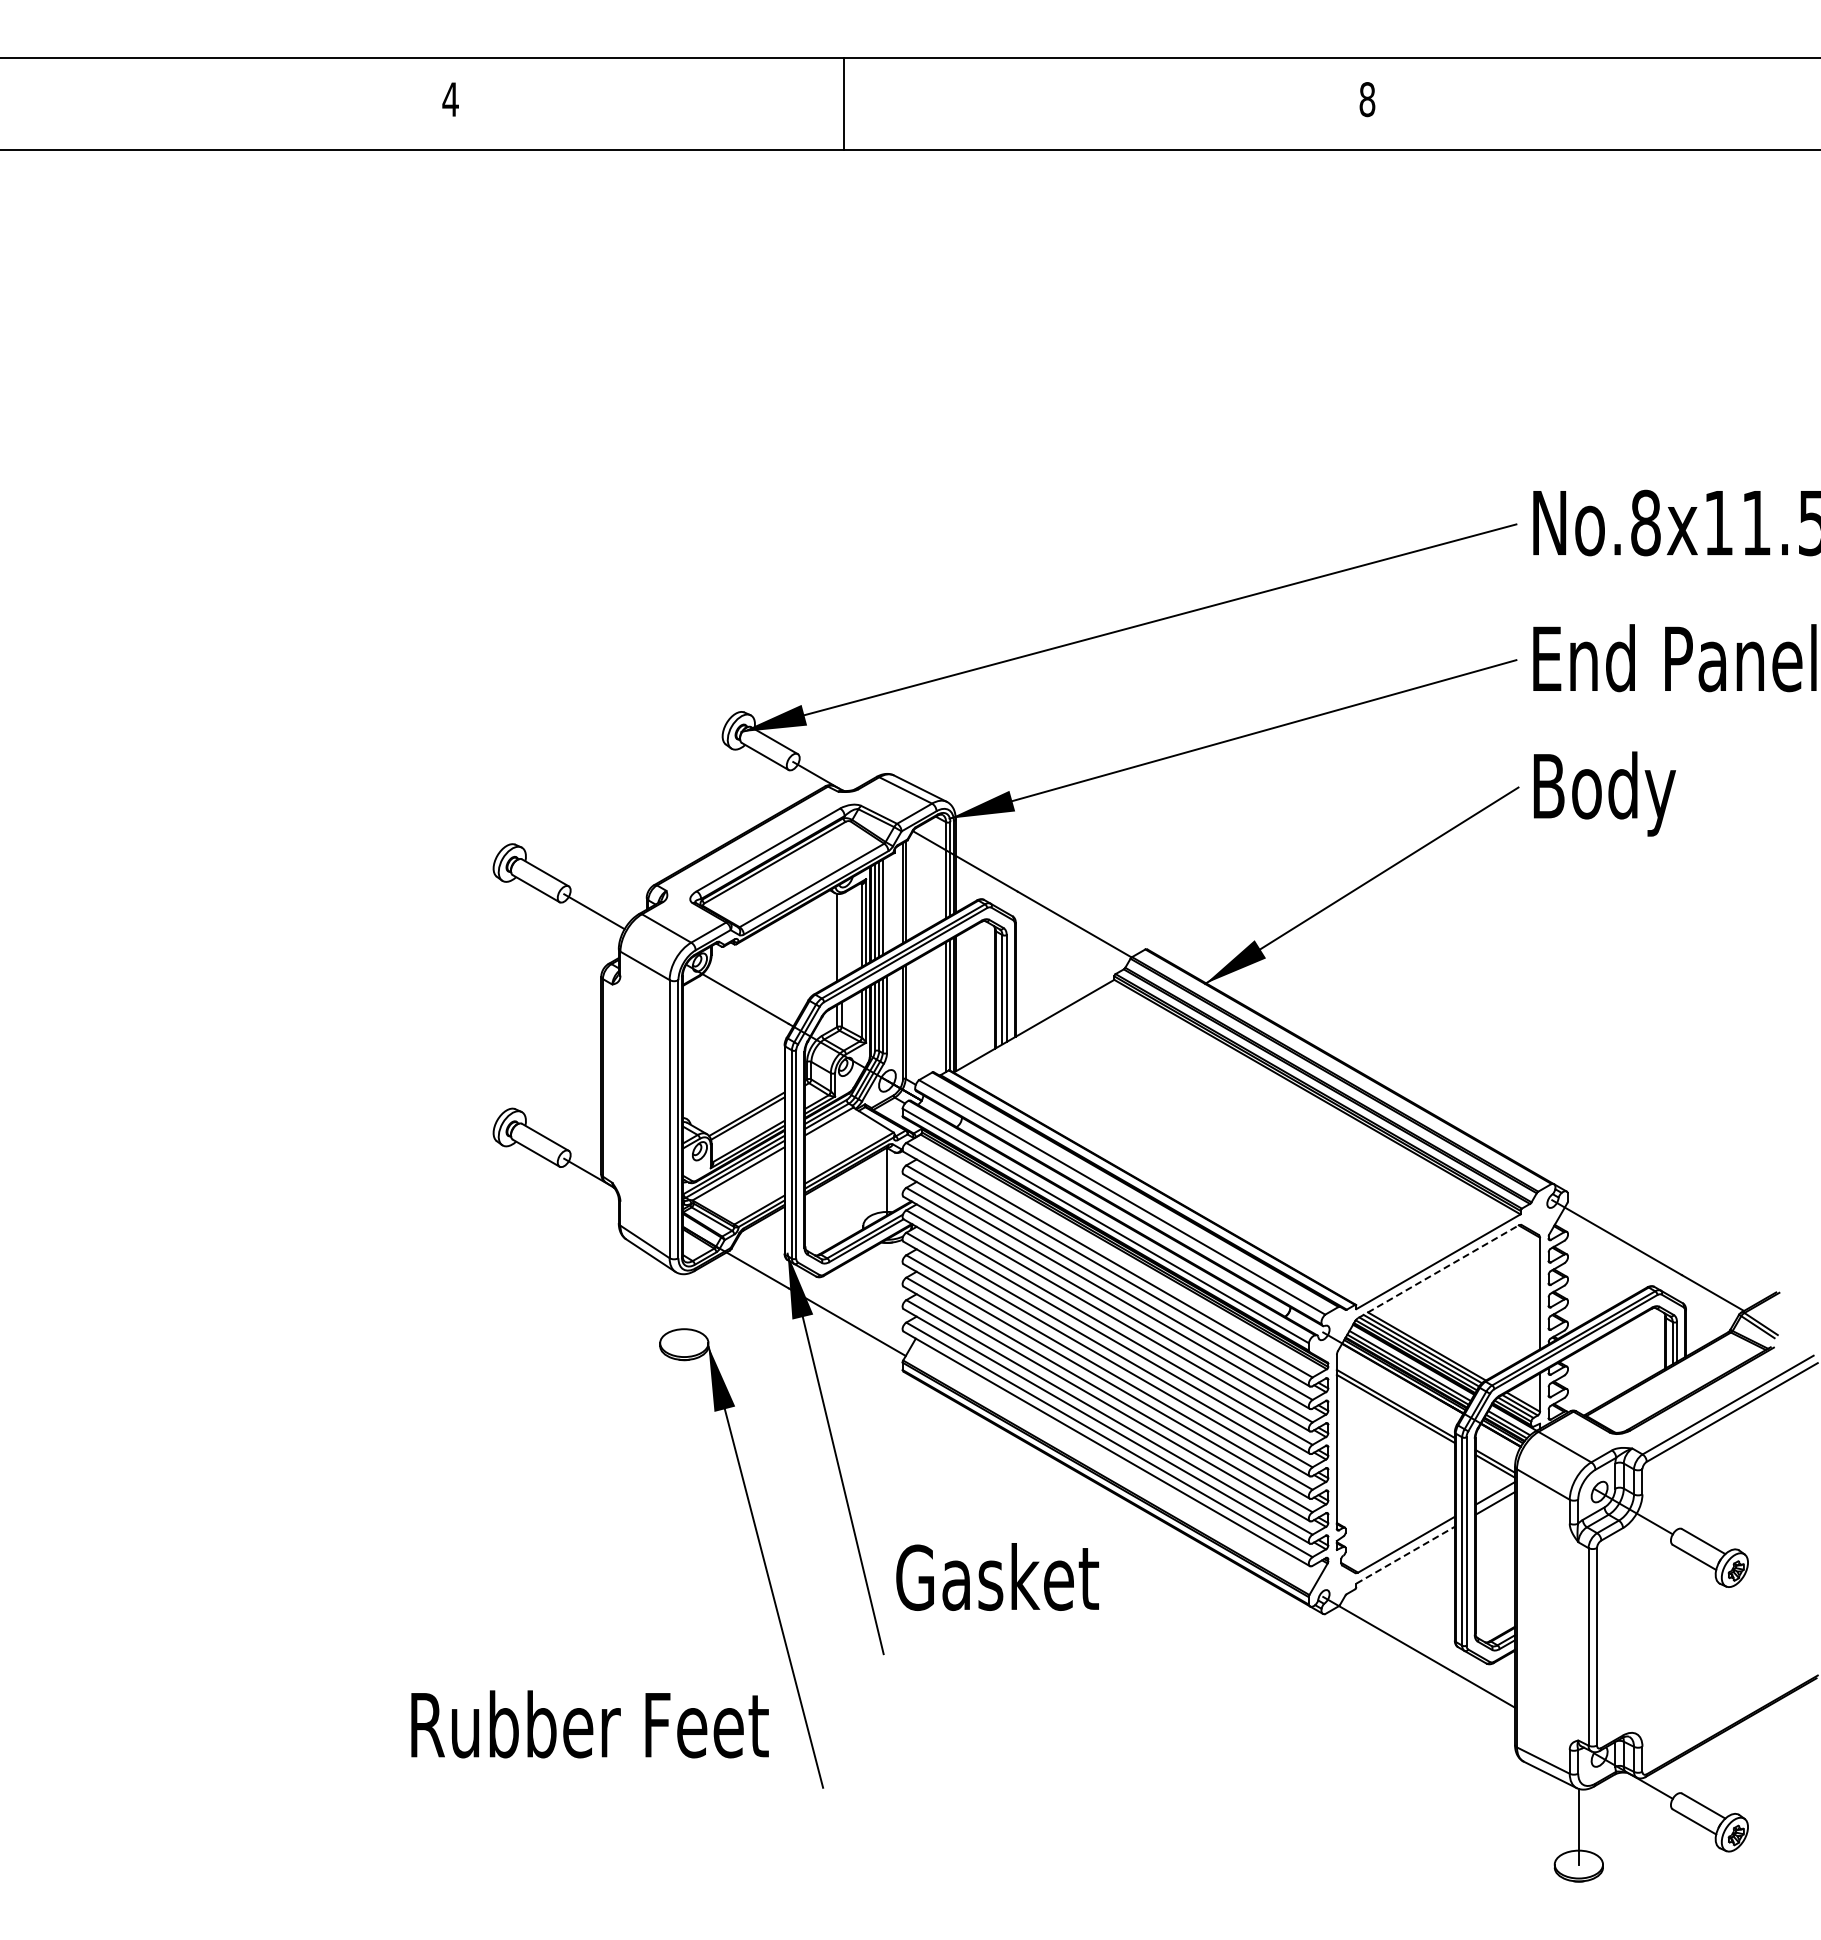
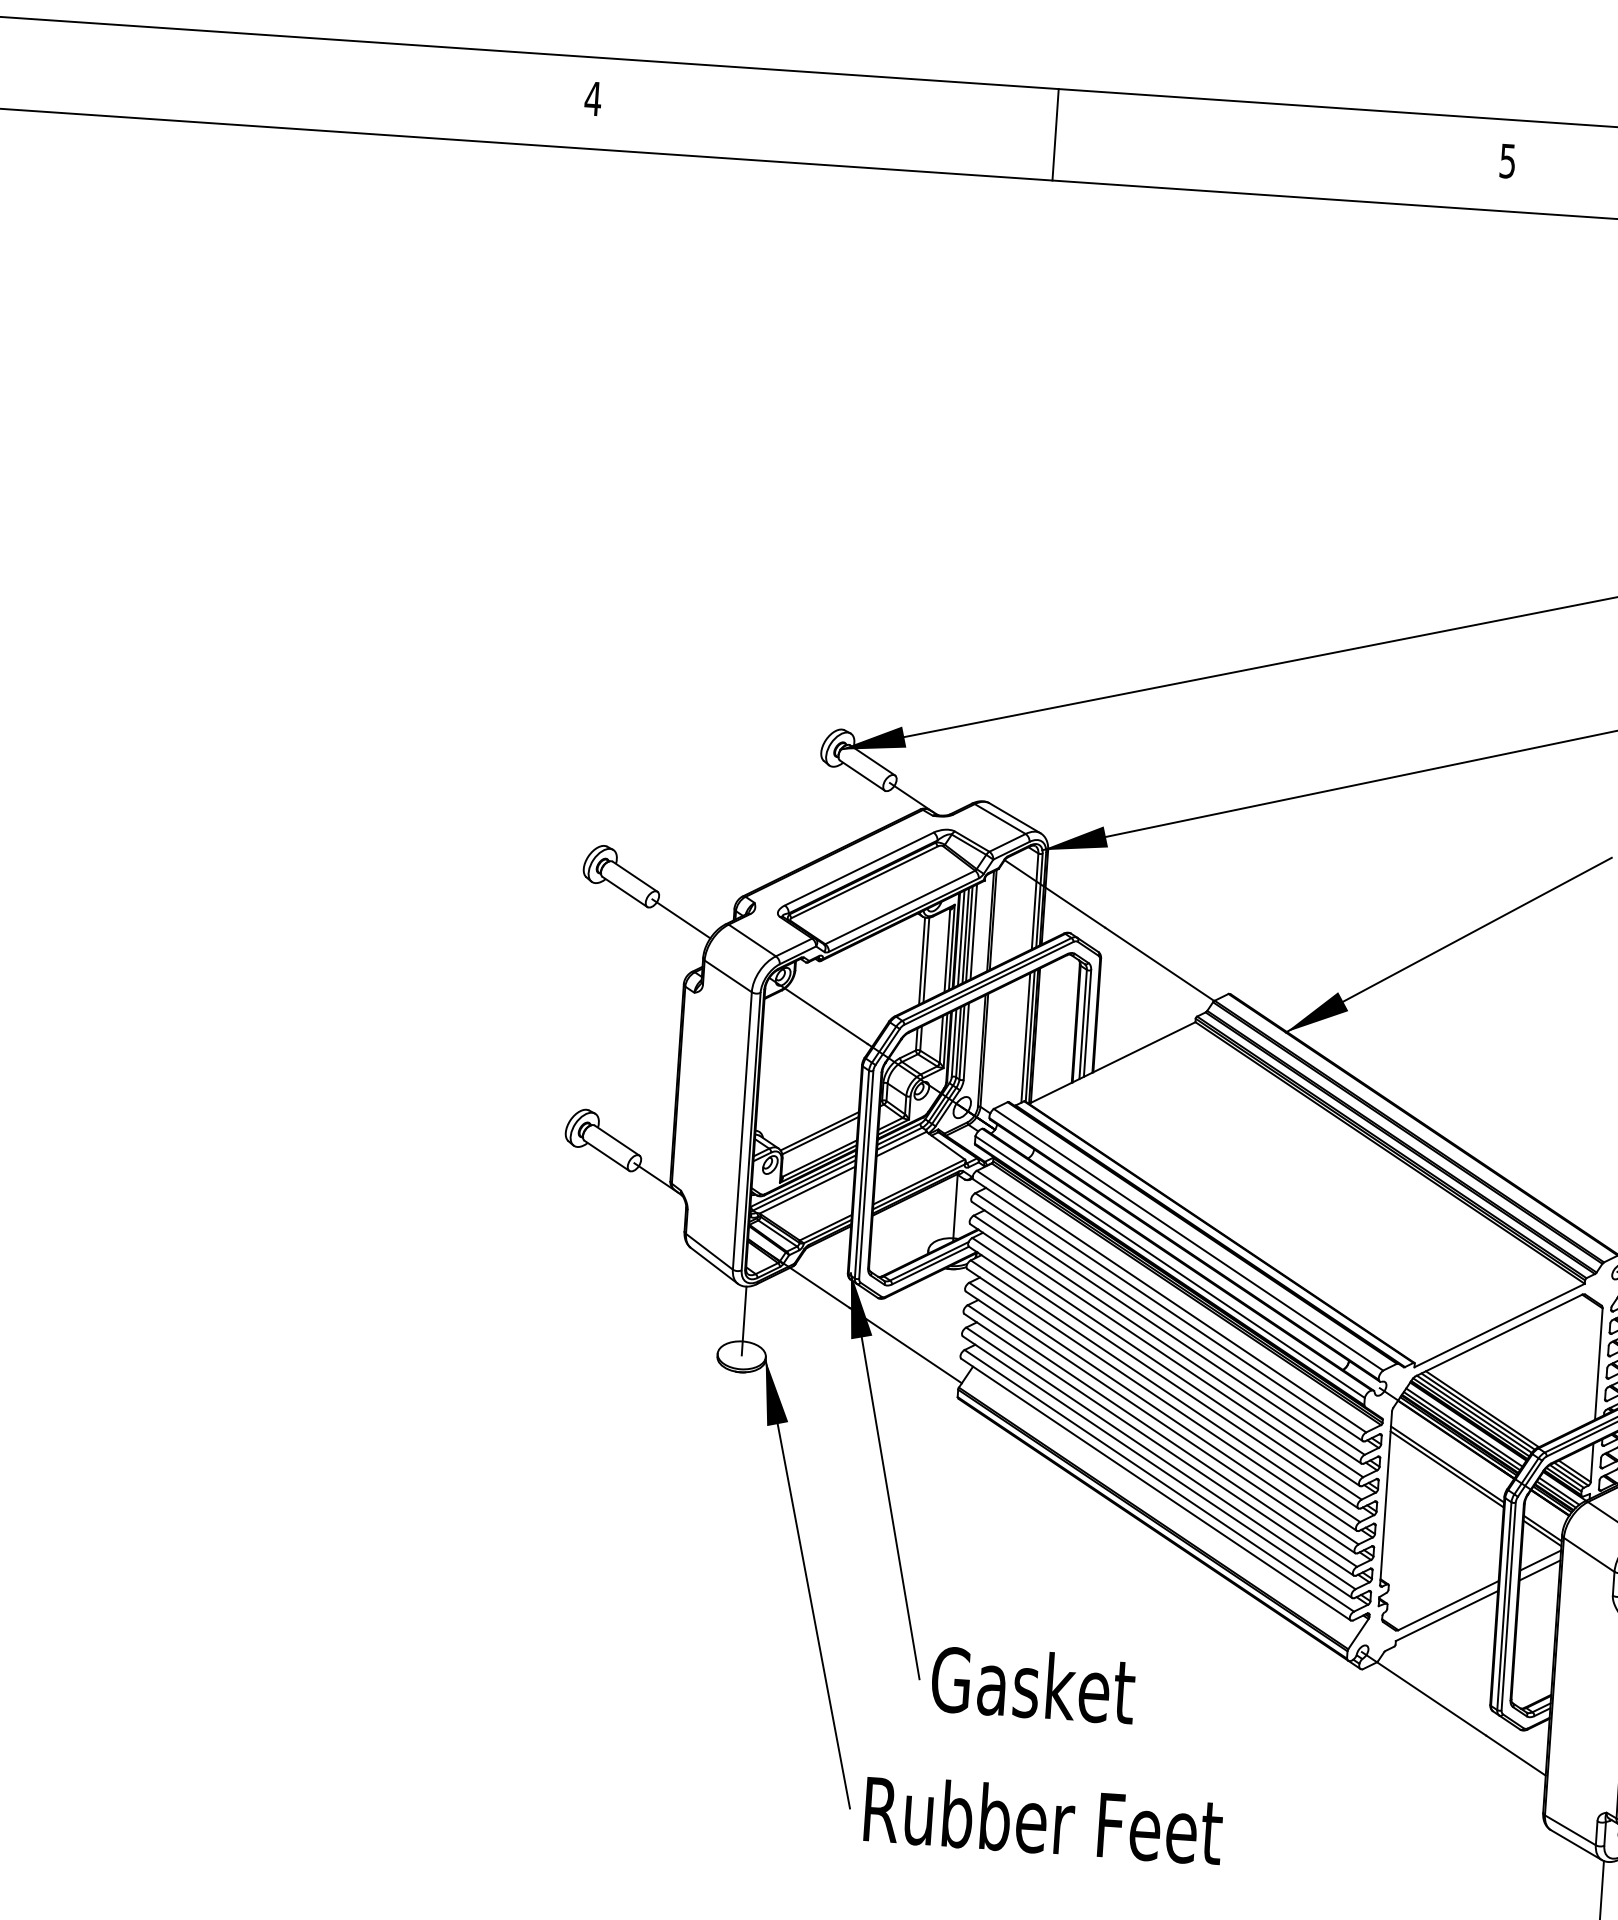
text: (1367, 99) -> (1507, 161), 8 -> 5
line: (844, 103) -> (1055, 134), moved
line: (887, 904) -> (974, 931), added
line: (841, 935) -> (926, 959), added
line: (1438, 1271) -> (1499, 1335), dashed -> solid
line: (684, 1308) -> (744, 1320), added
line: (1405, 1555) -> (1446, 1616), dashed -> solid
text: (997, 1576) -> (1033, 1684), moved
text: (589, 1724) -> (1043, 1820), moved

